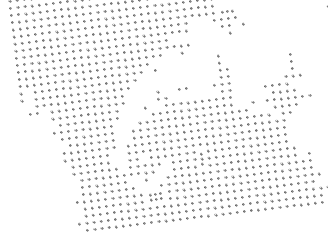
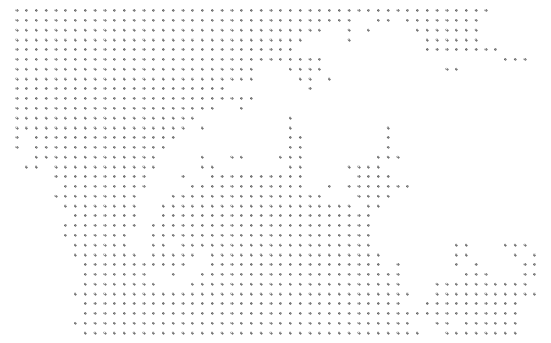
part: (227, 11) -> (309, 59), size x1.43
part: (201, 158) -> (251, 254), size x1.43
part: (155, 196) -> (182, 298), size x1.43

